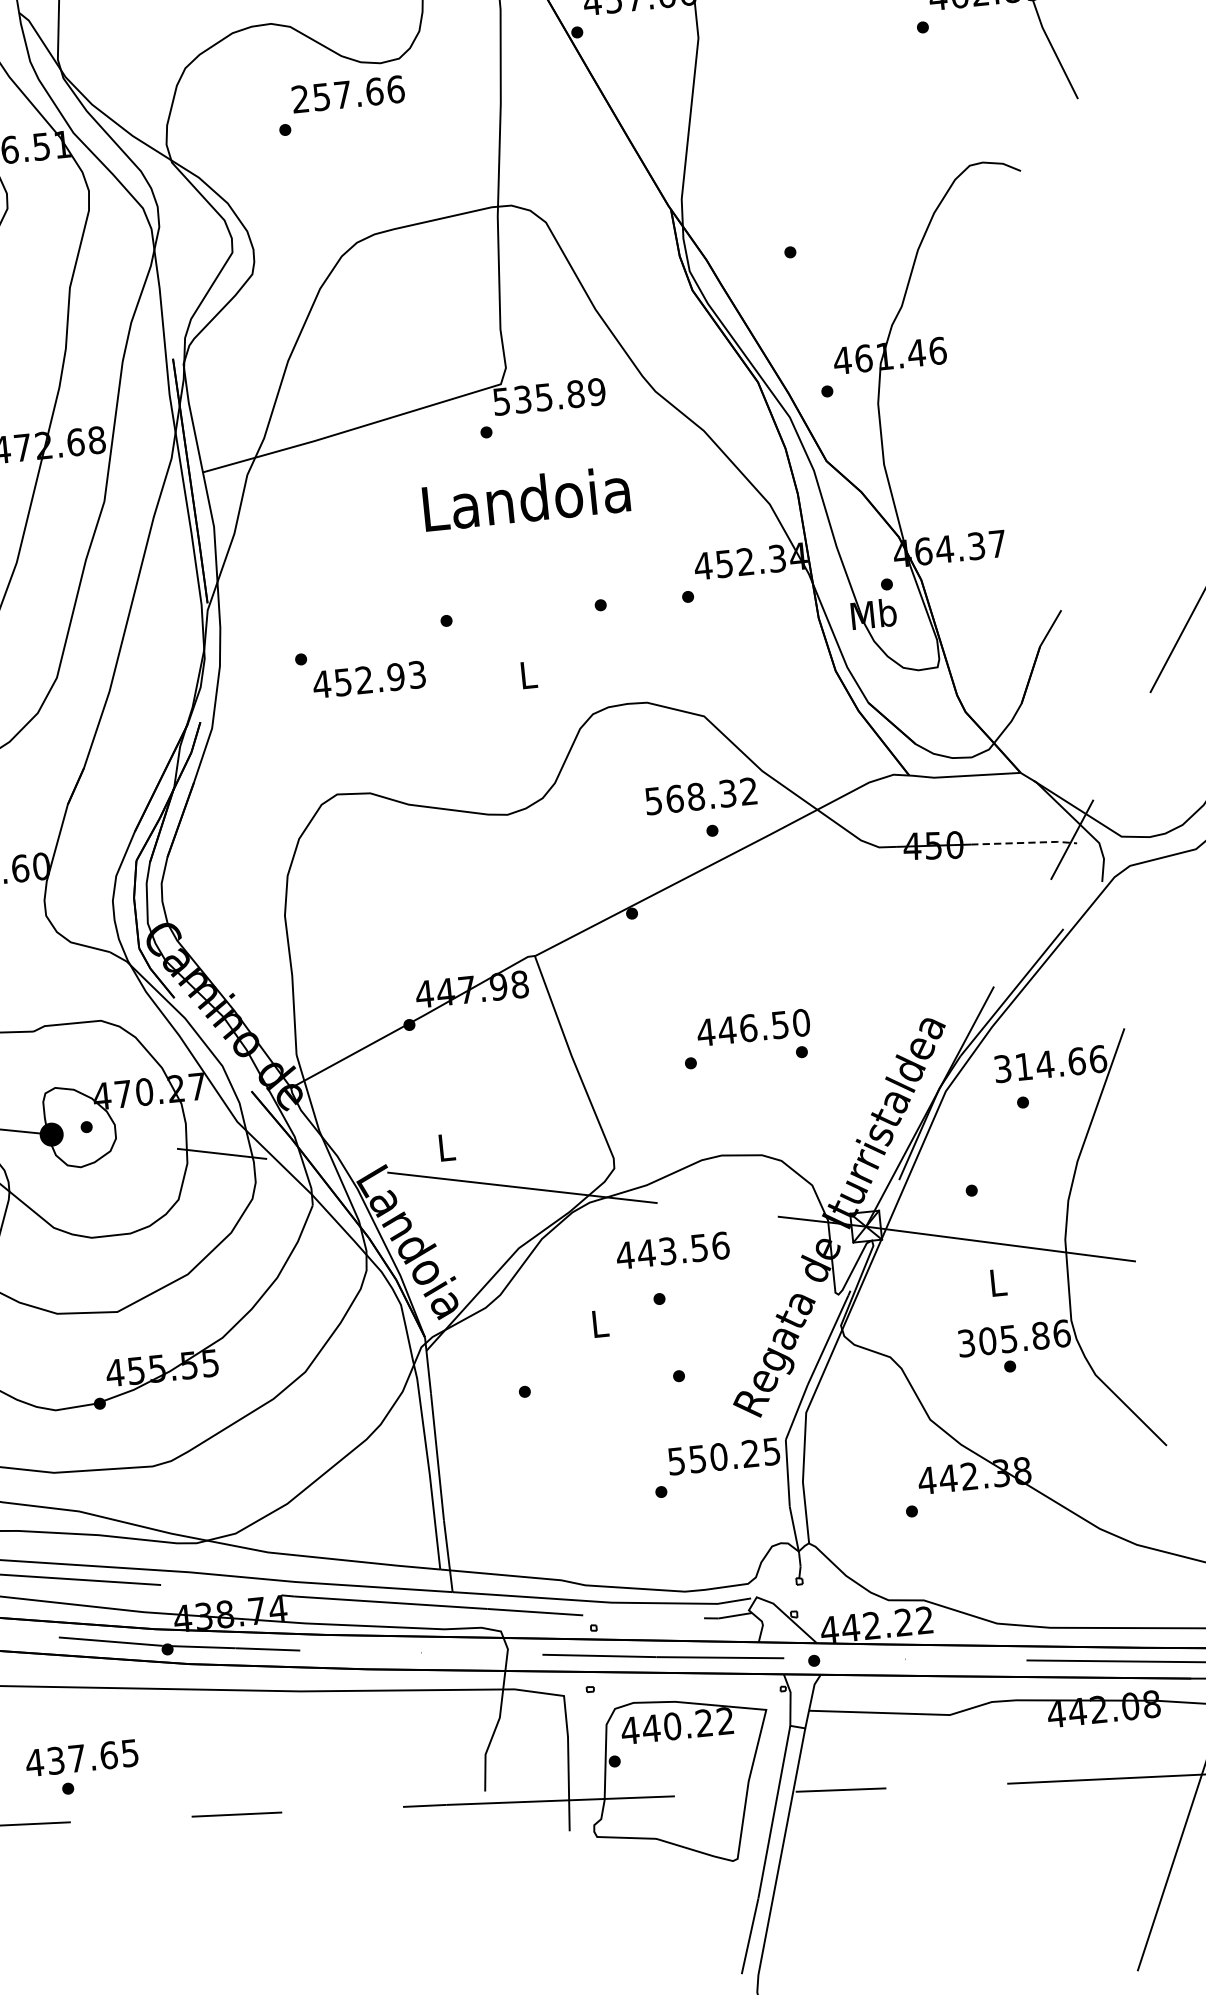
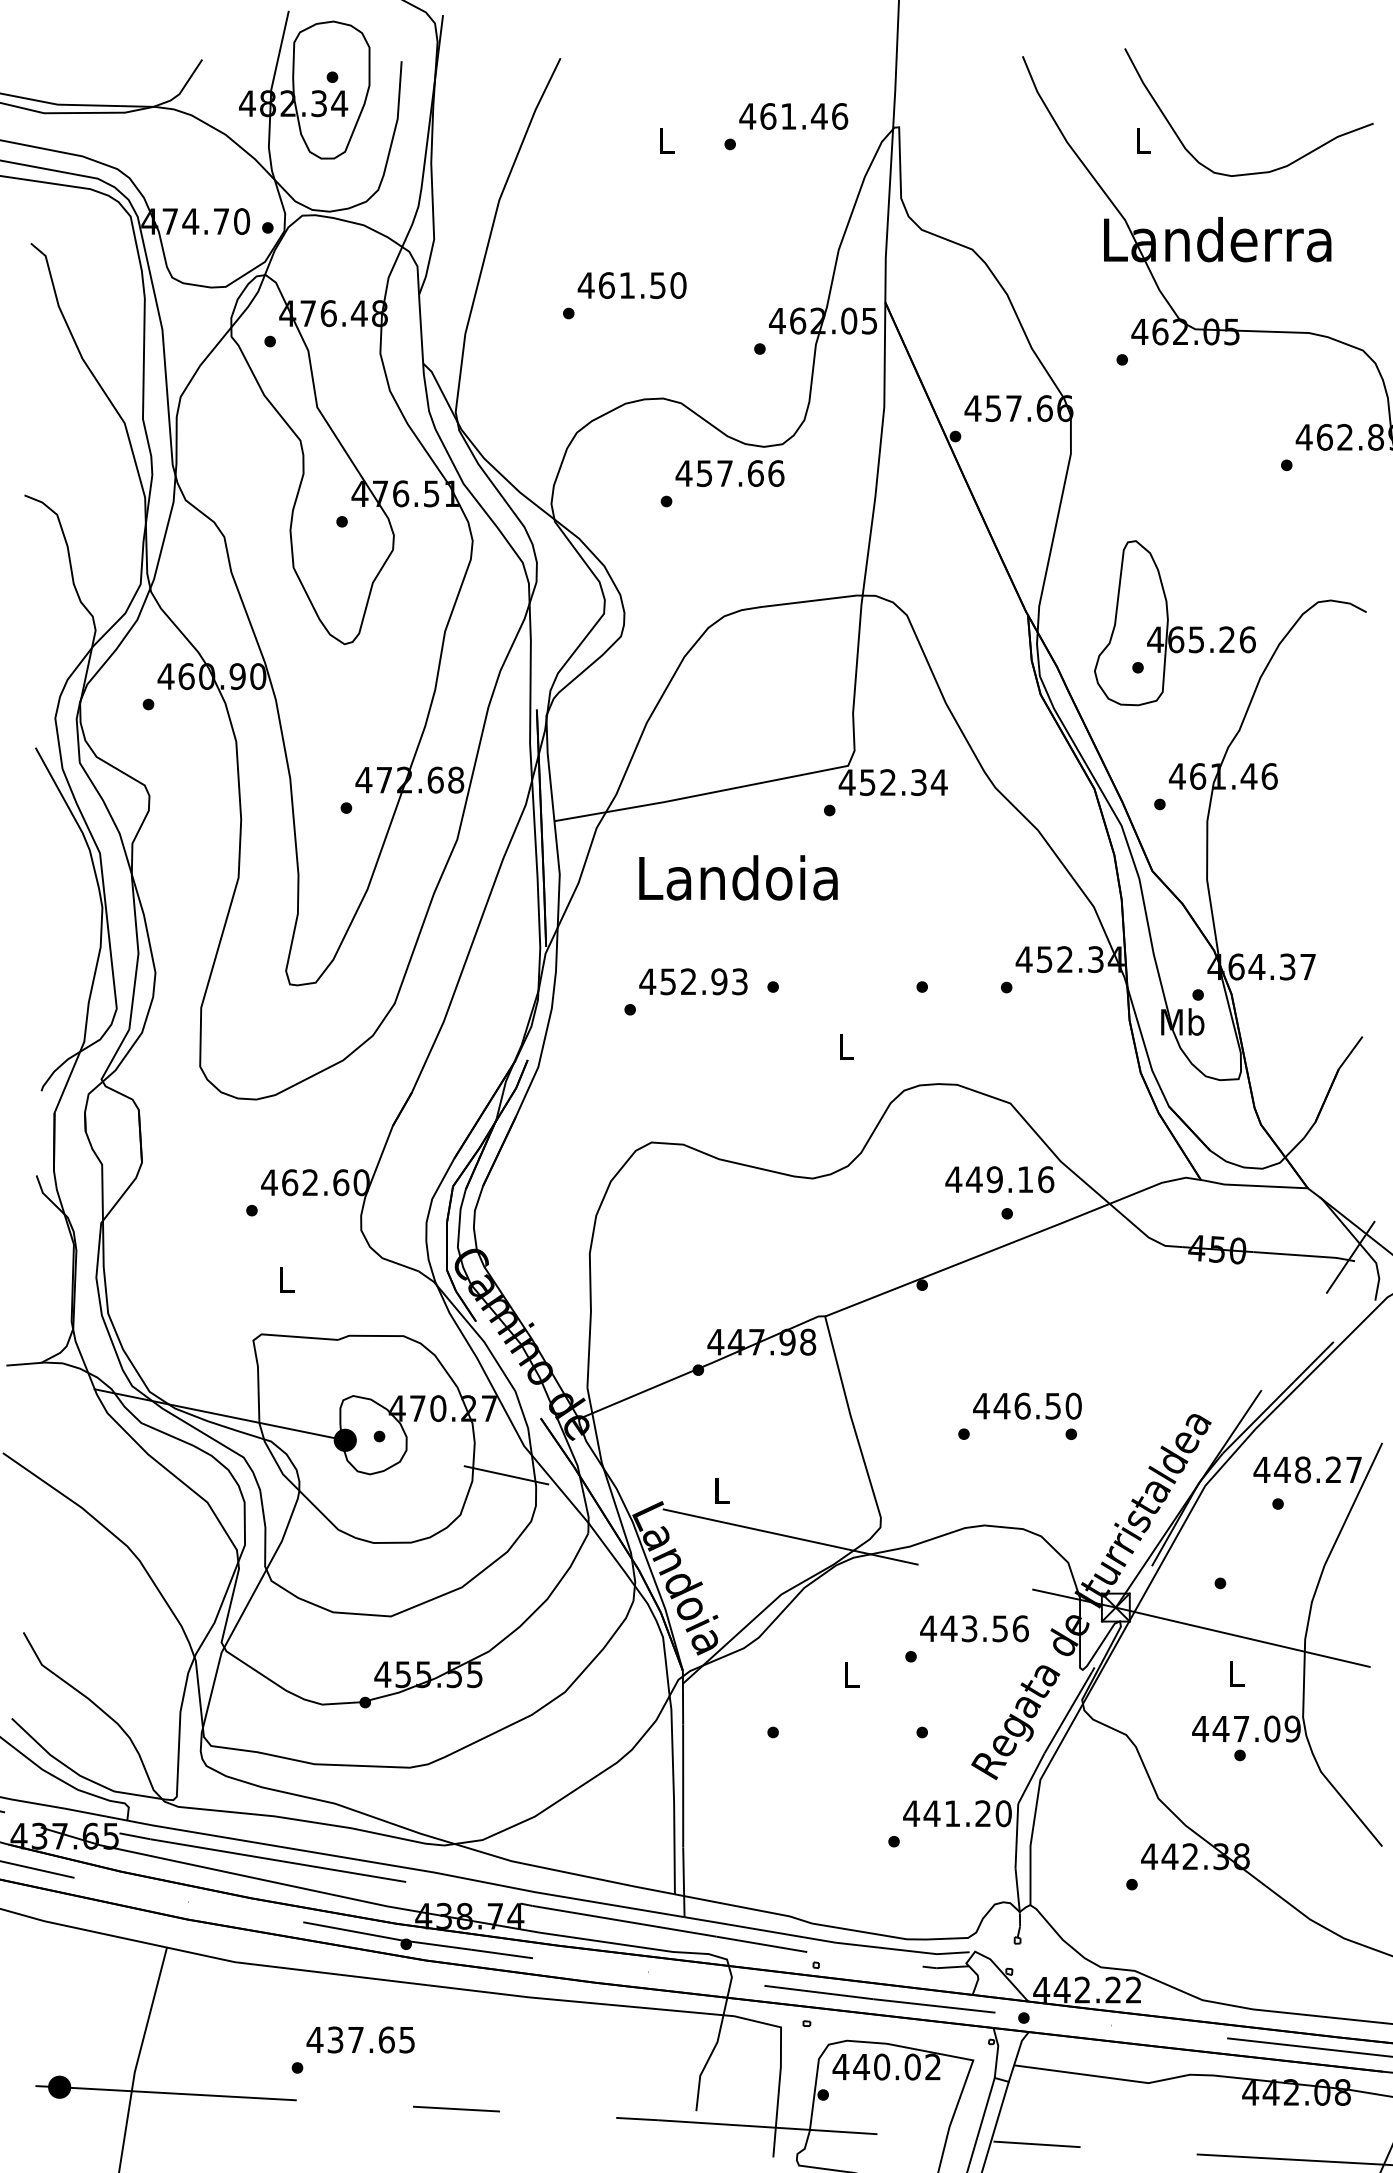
text: (299, 99) -> (683, 473), 257.66 -> 457.66
part: (823, 202) -> (1174, 623), added
text: (548, 396) -> (892, 782), 535.89 -> 452.34
text: (526, 498) -> (738, 877), moved
text: (369, 679) -> (693, 981), moved
text: (700, 796) -> (999, 1179), 568.32 -> 449.16
line: (1025, 842) -> (1305, 1255), dashed -> solid
text: (1049, 1063) -> (1307, 1469), 314.66 -> 448.27
text: (672, 1250) -> (974, 1628), moved
text: (1013, 1337) -> (1246, 1728), 305.86 -> 447.09
text: (724, 1456) -> (957, 1813), 550.25 -> 441.20
text: (704, 1722) -> (912, 2066), 440.22 -> 440.02
text: (81, 1757) -> (360, 2039), moved

